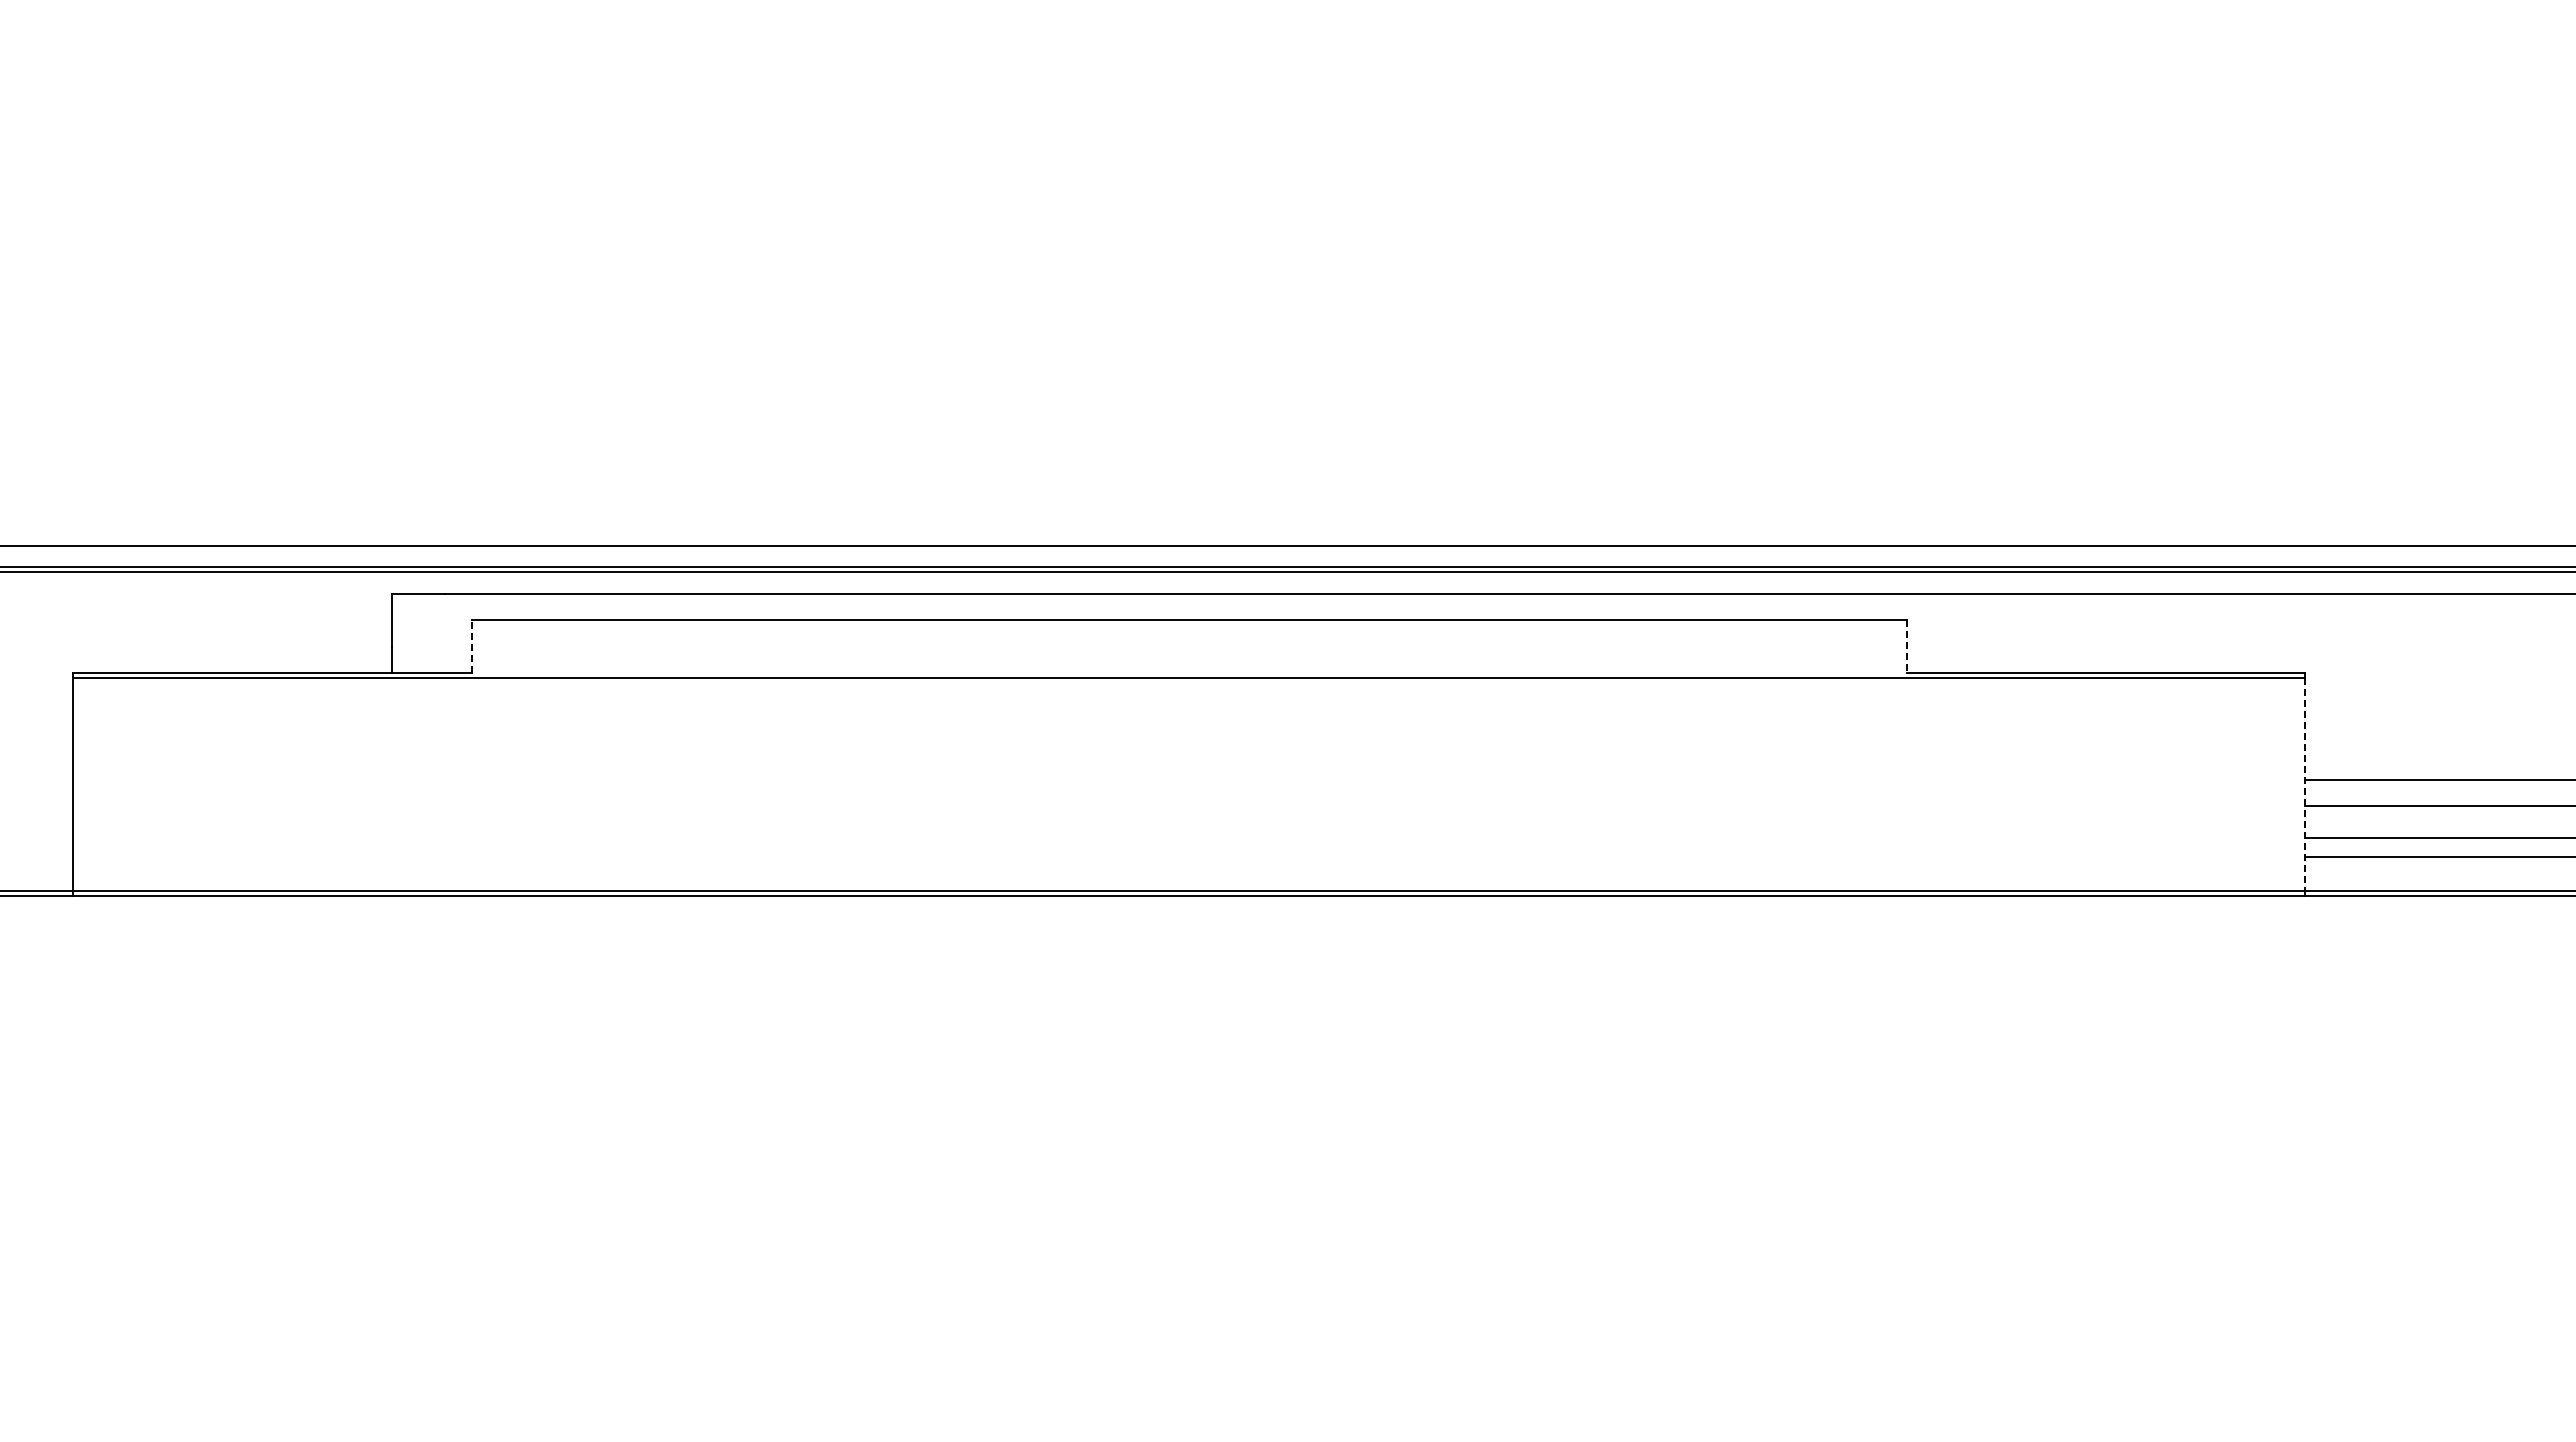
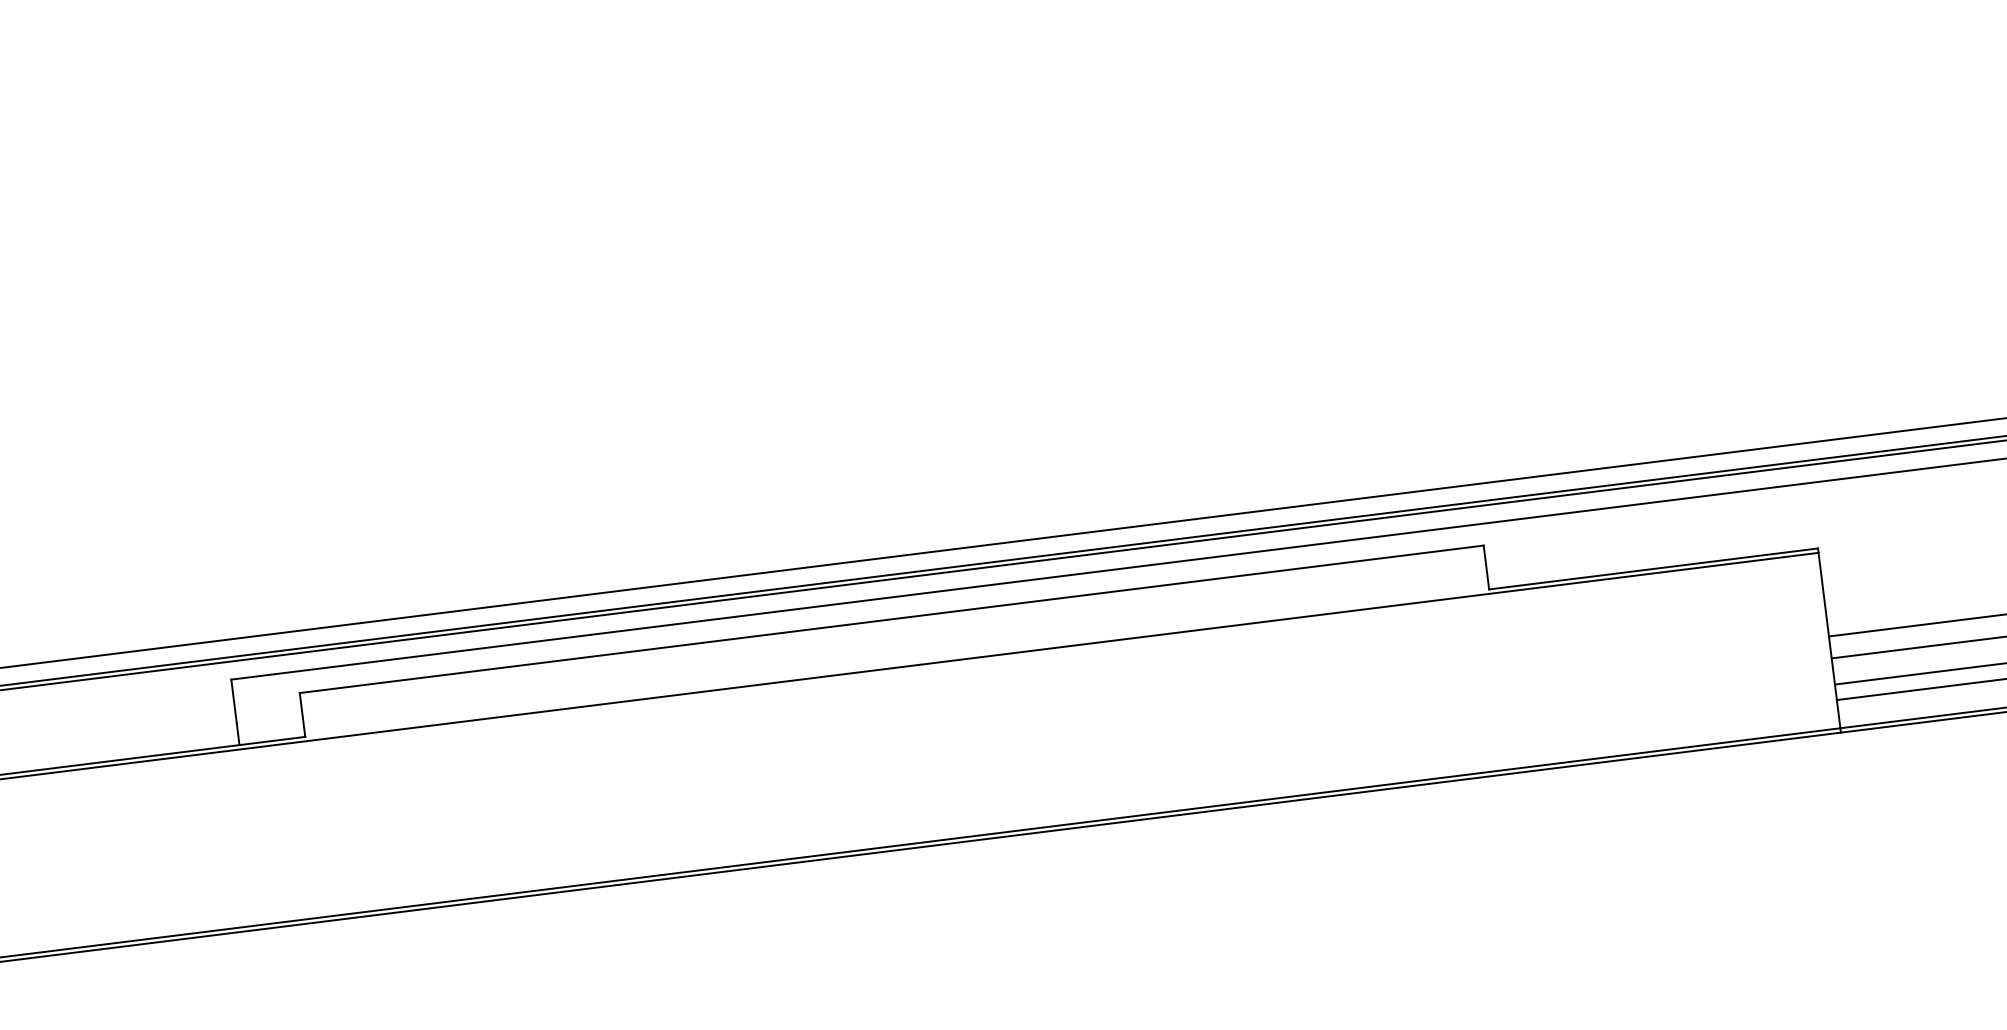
line: (471, 646) -> (302, 714), dashed -> solid
line: (1906, 646) -> (1486, 567), dashed -> solid
line: (2305, 785) -> (1829, 641), dashed -> solid

